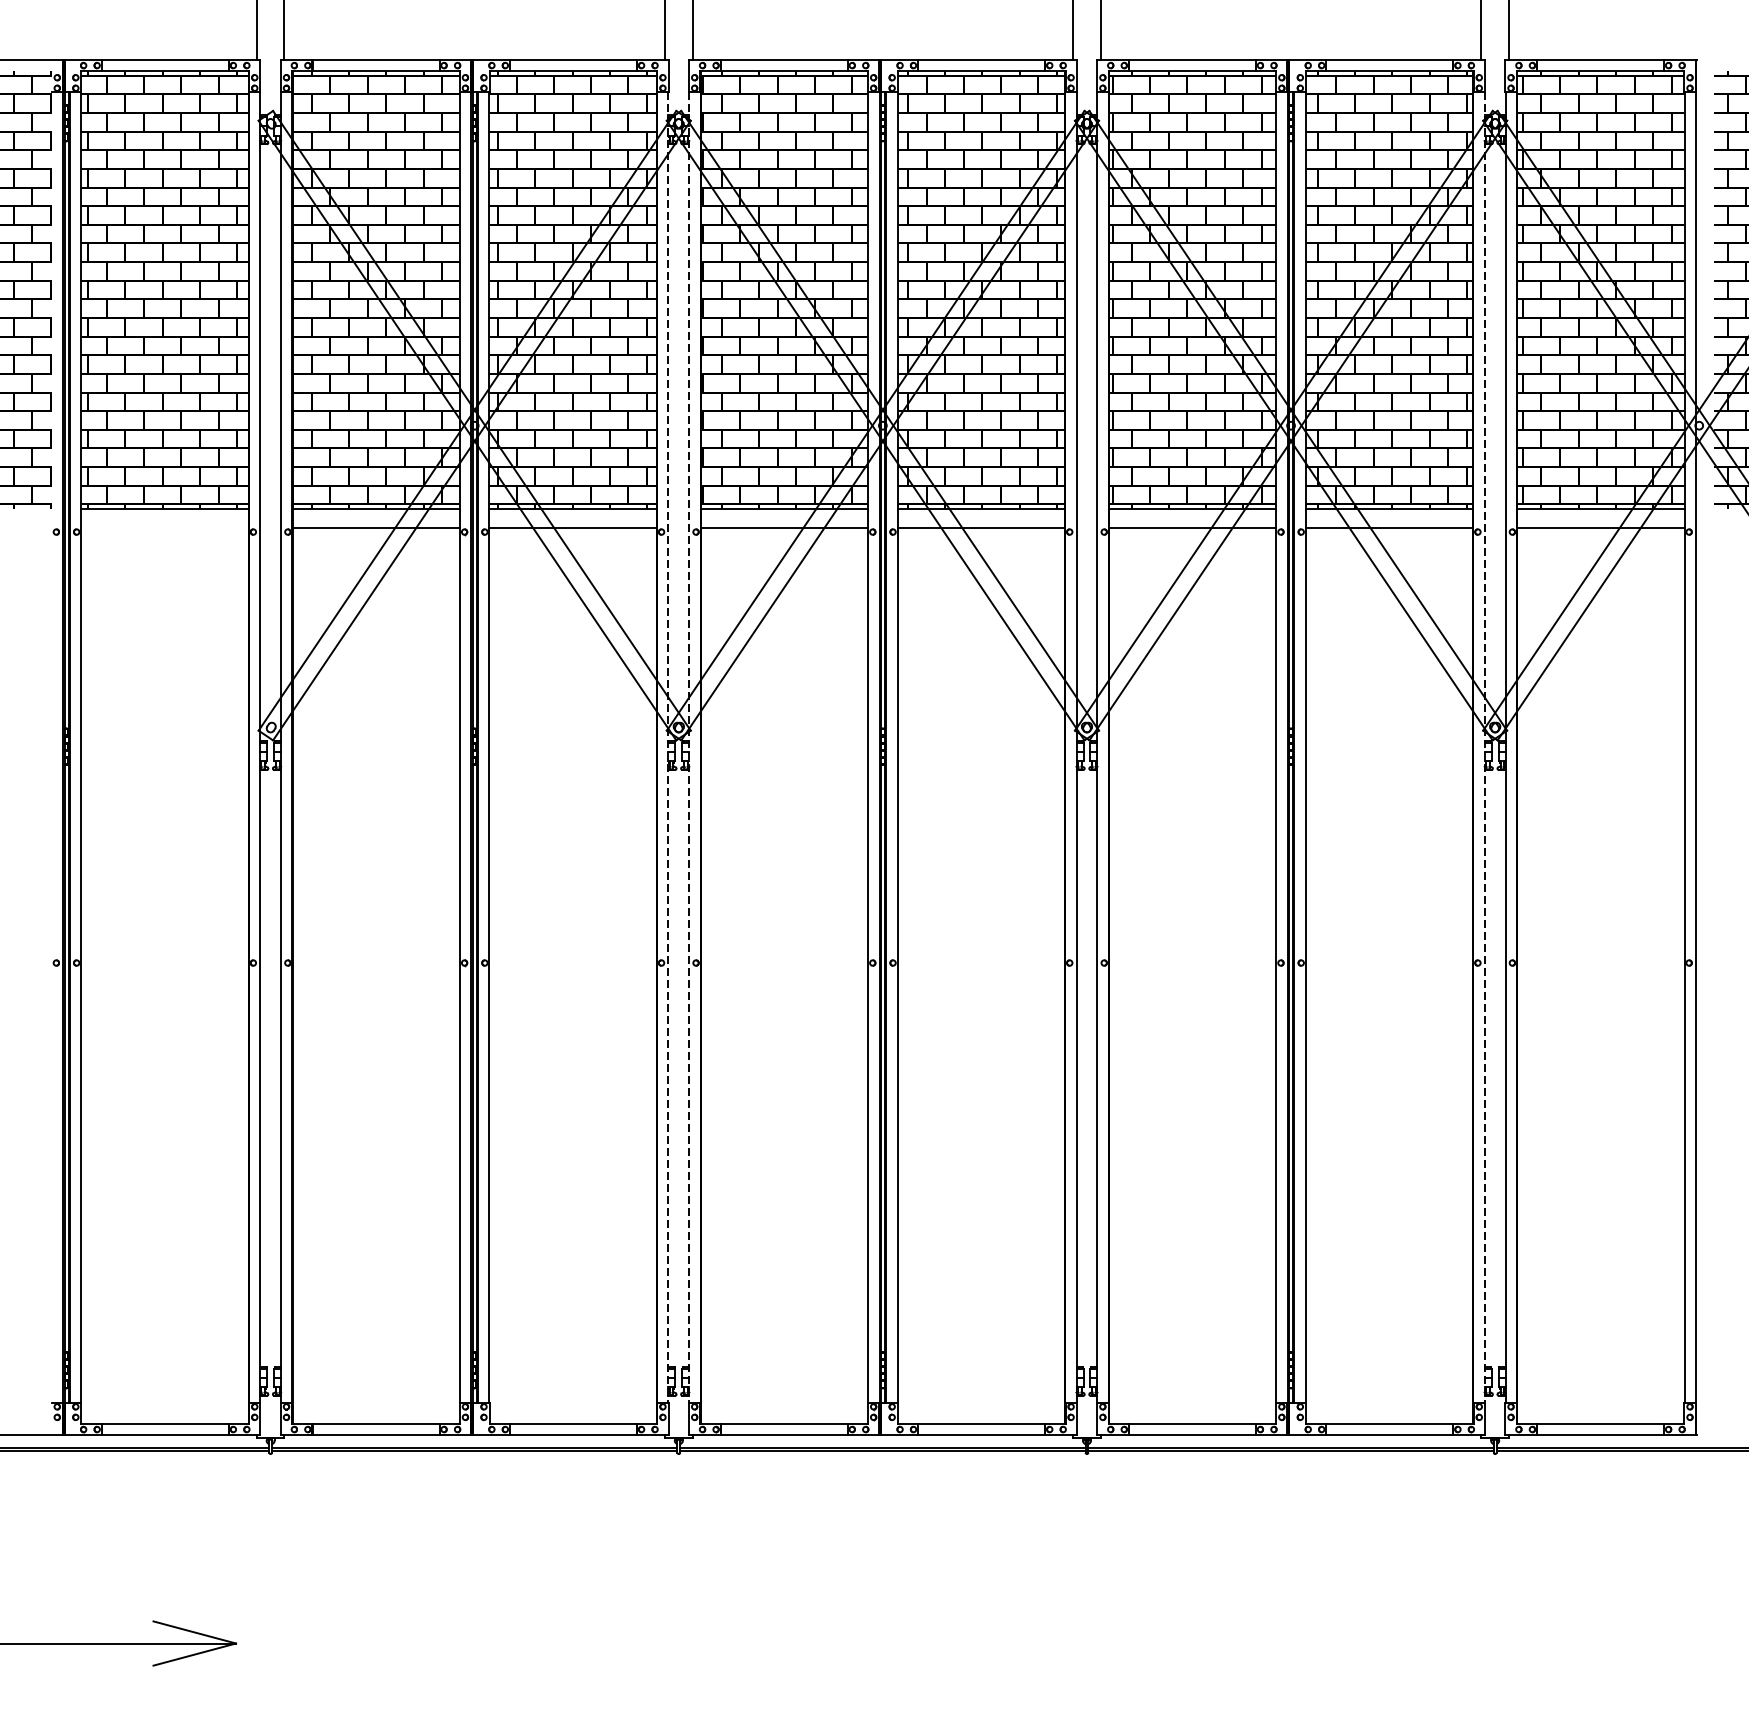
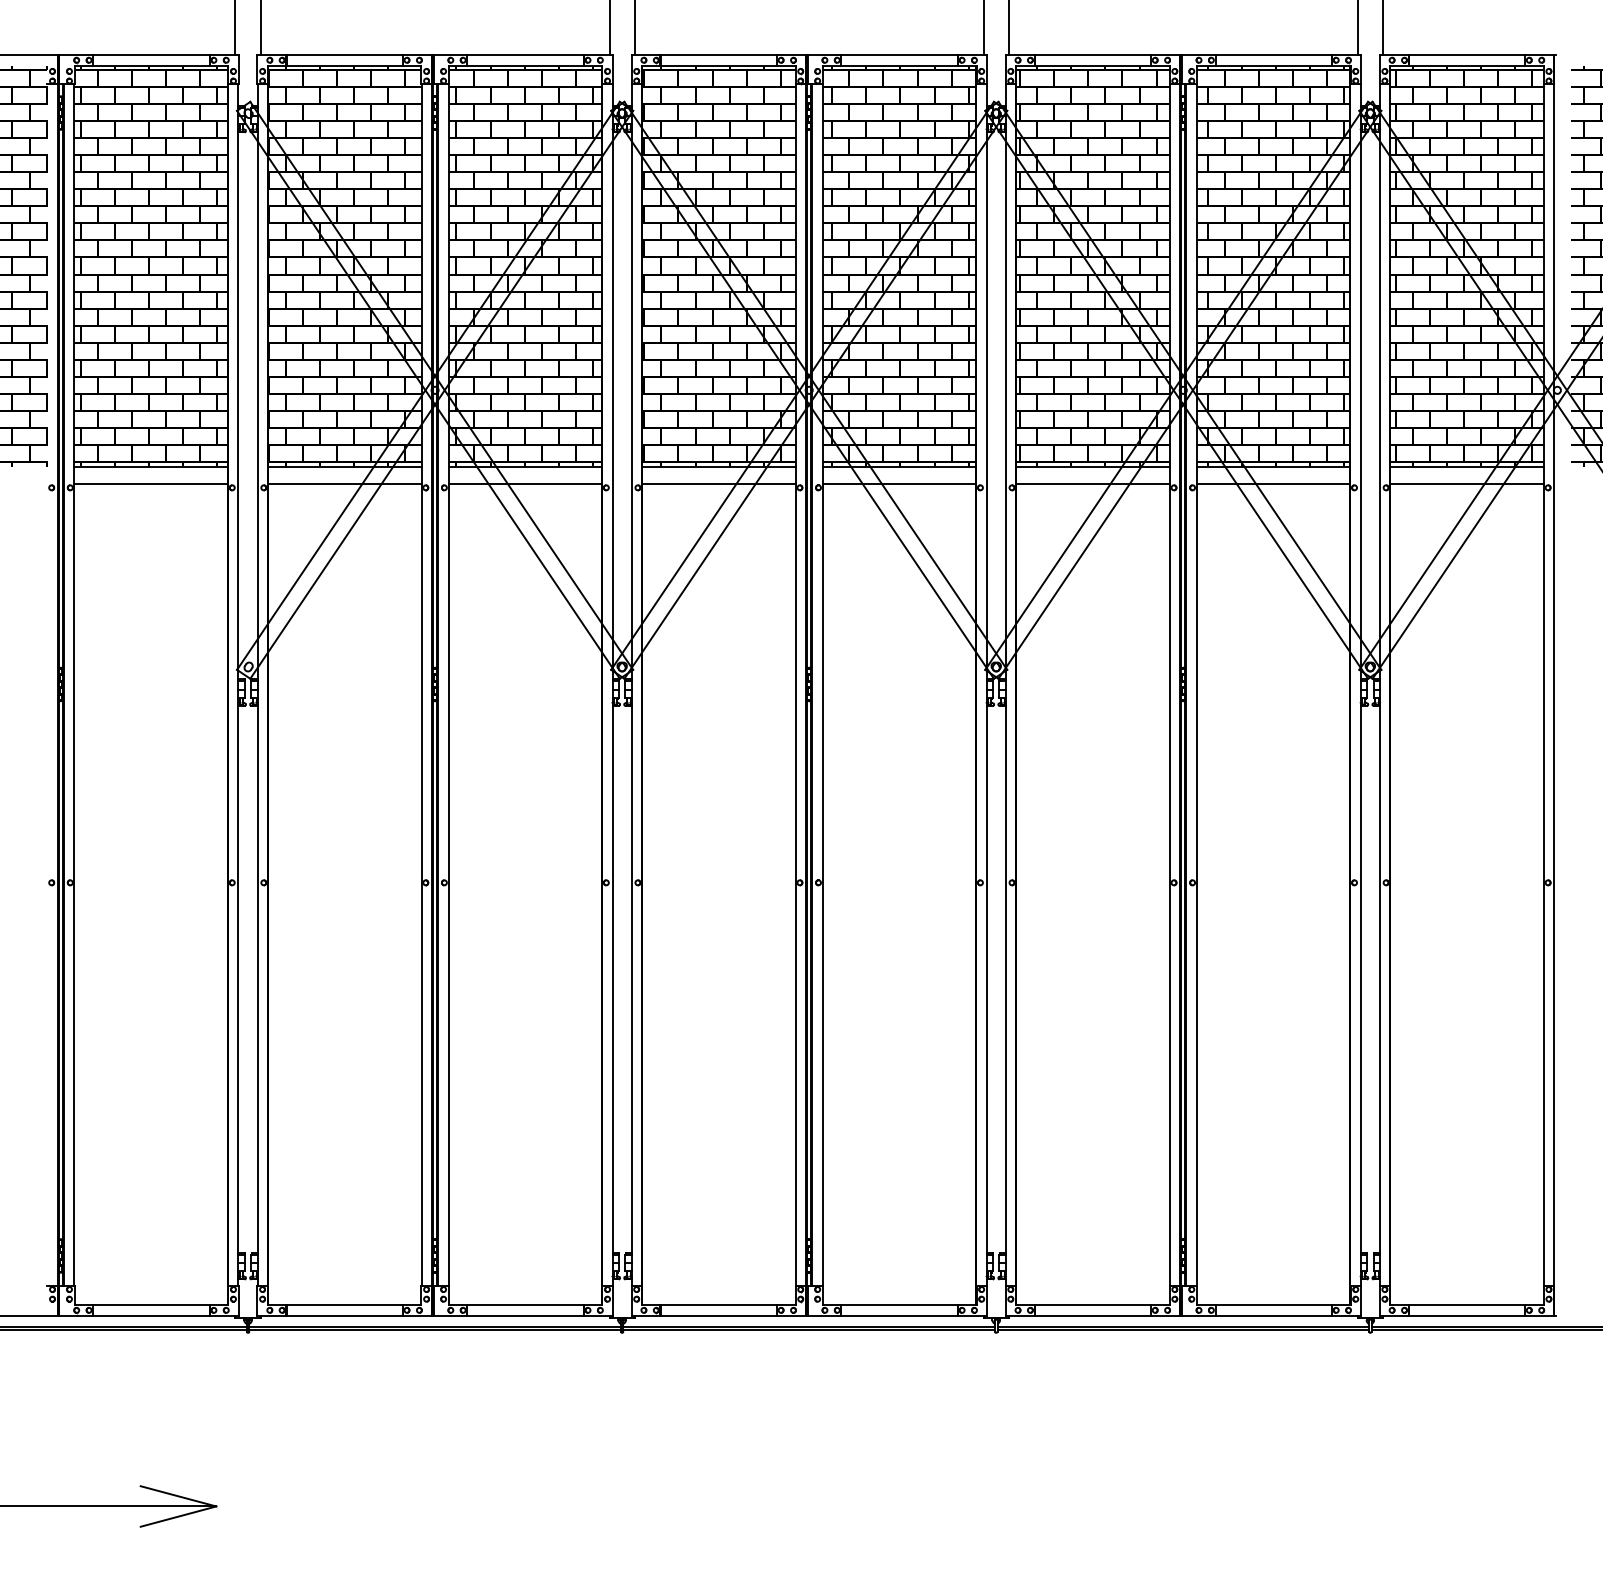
line: (164, 527) -> (150, 483), added
line: (668, 747) -> (612, 685), dashed -> solid
line: (689, 747) -> (631, 685), dashed -> solid
line: (1484, 747) -> (1360, 685), dashed -> solid

